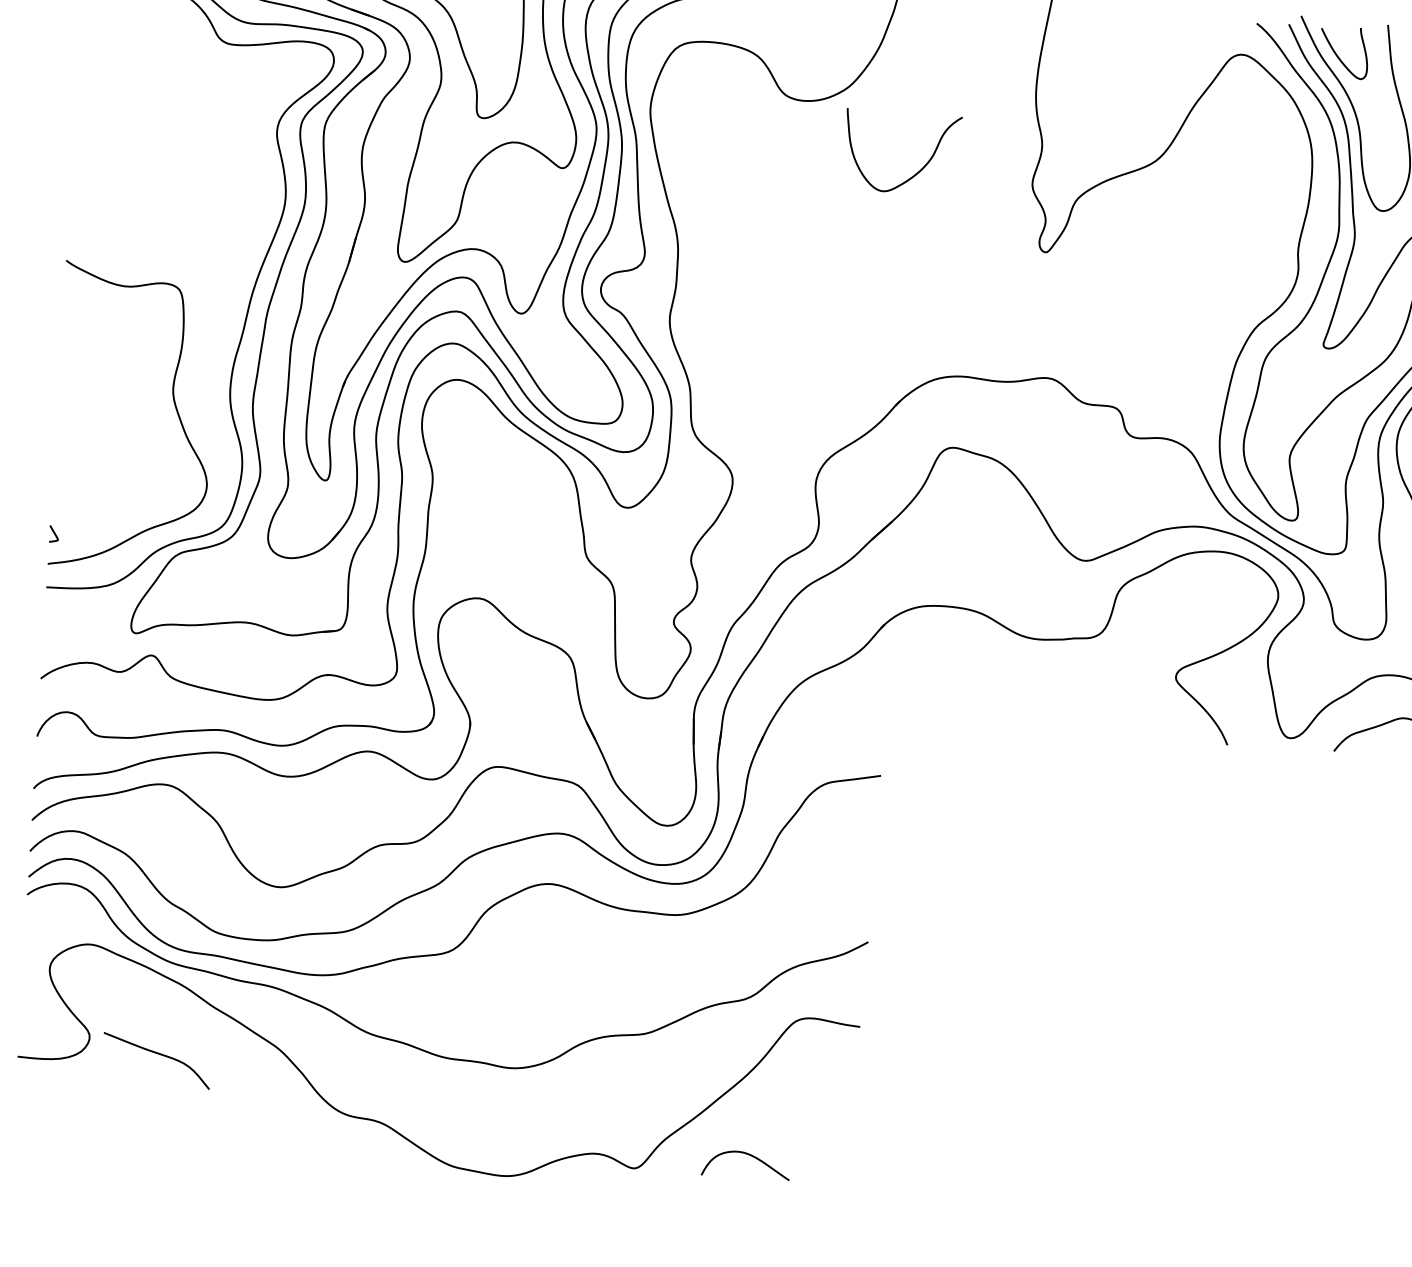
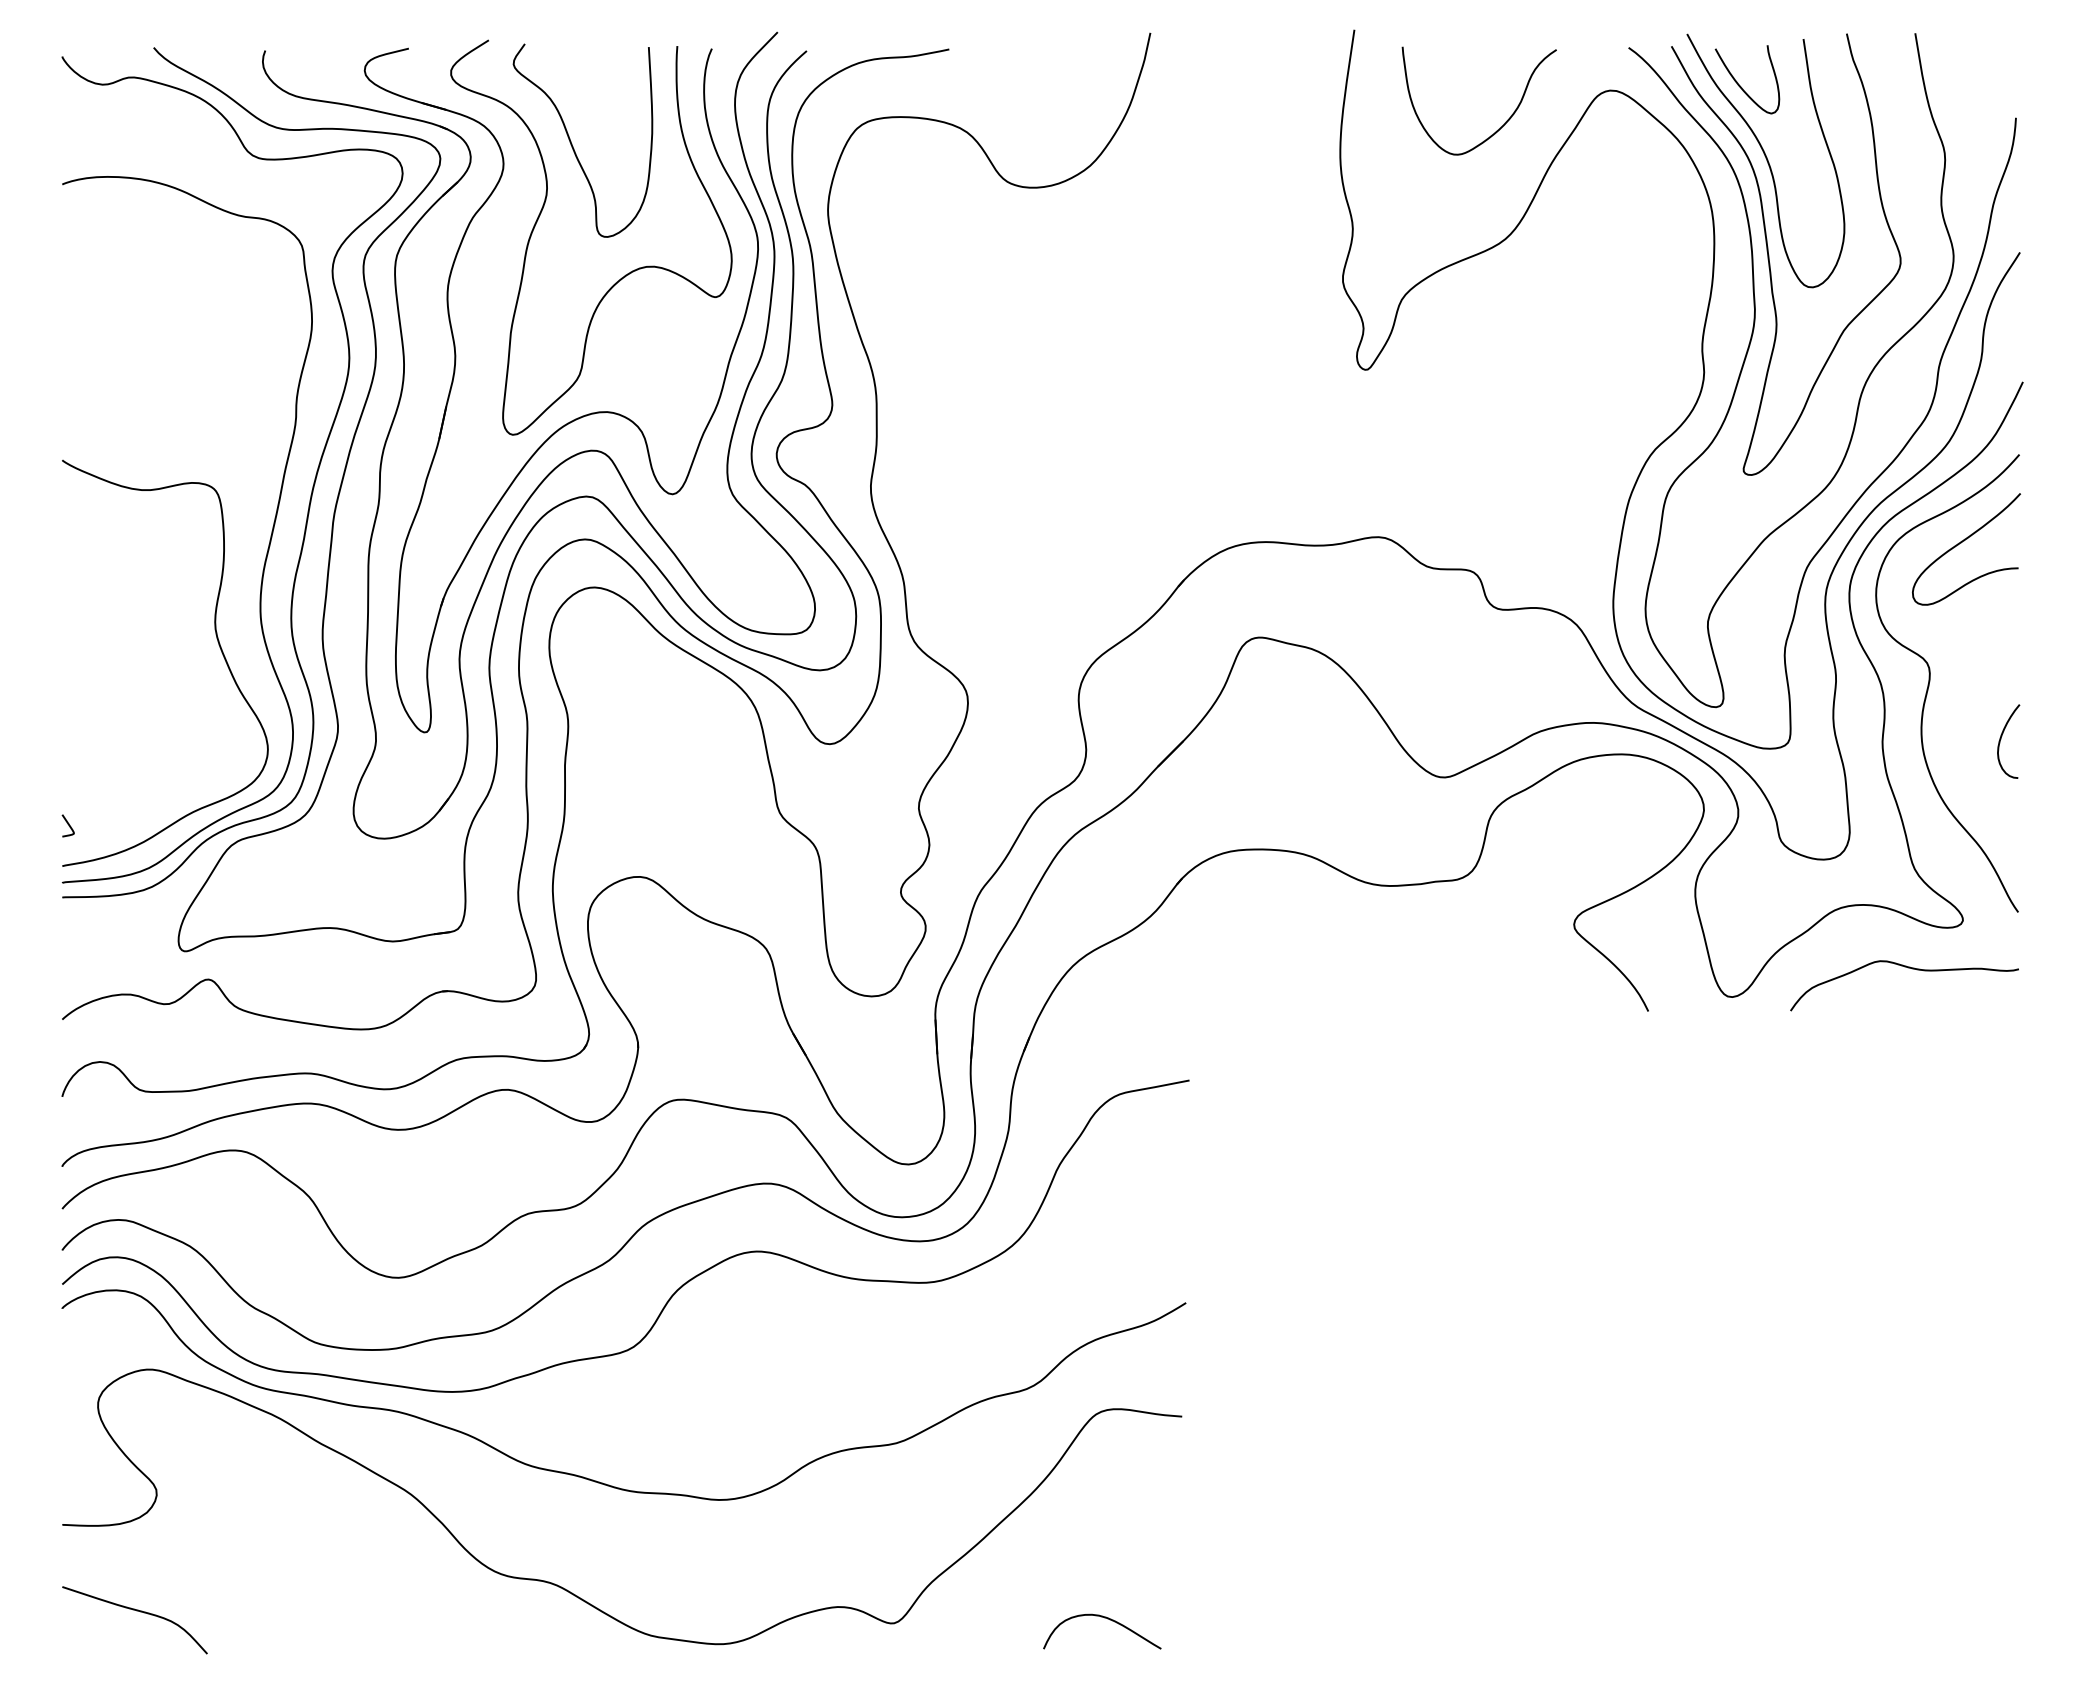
curve: (921, 168) -> (1505, 121), moved
curve: (215, 335) -> (267, 548), added
curve: (158, 1054) -> (136, 1611), moved
curve: (750, 1156) -> (1107, 1619), moved

